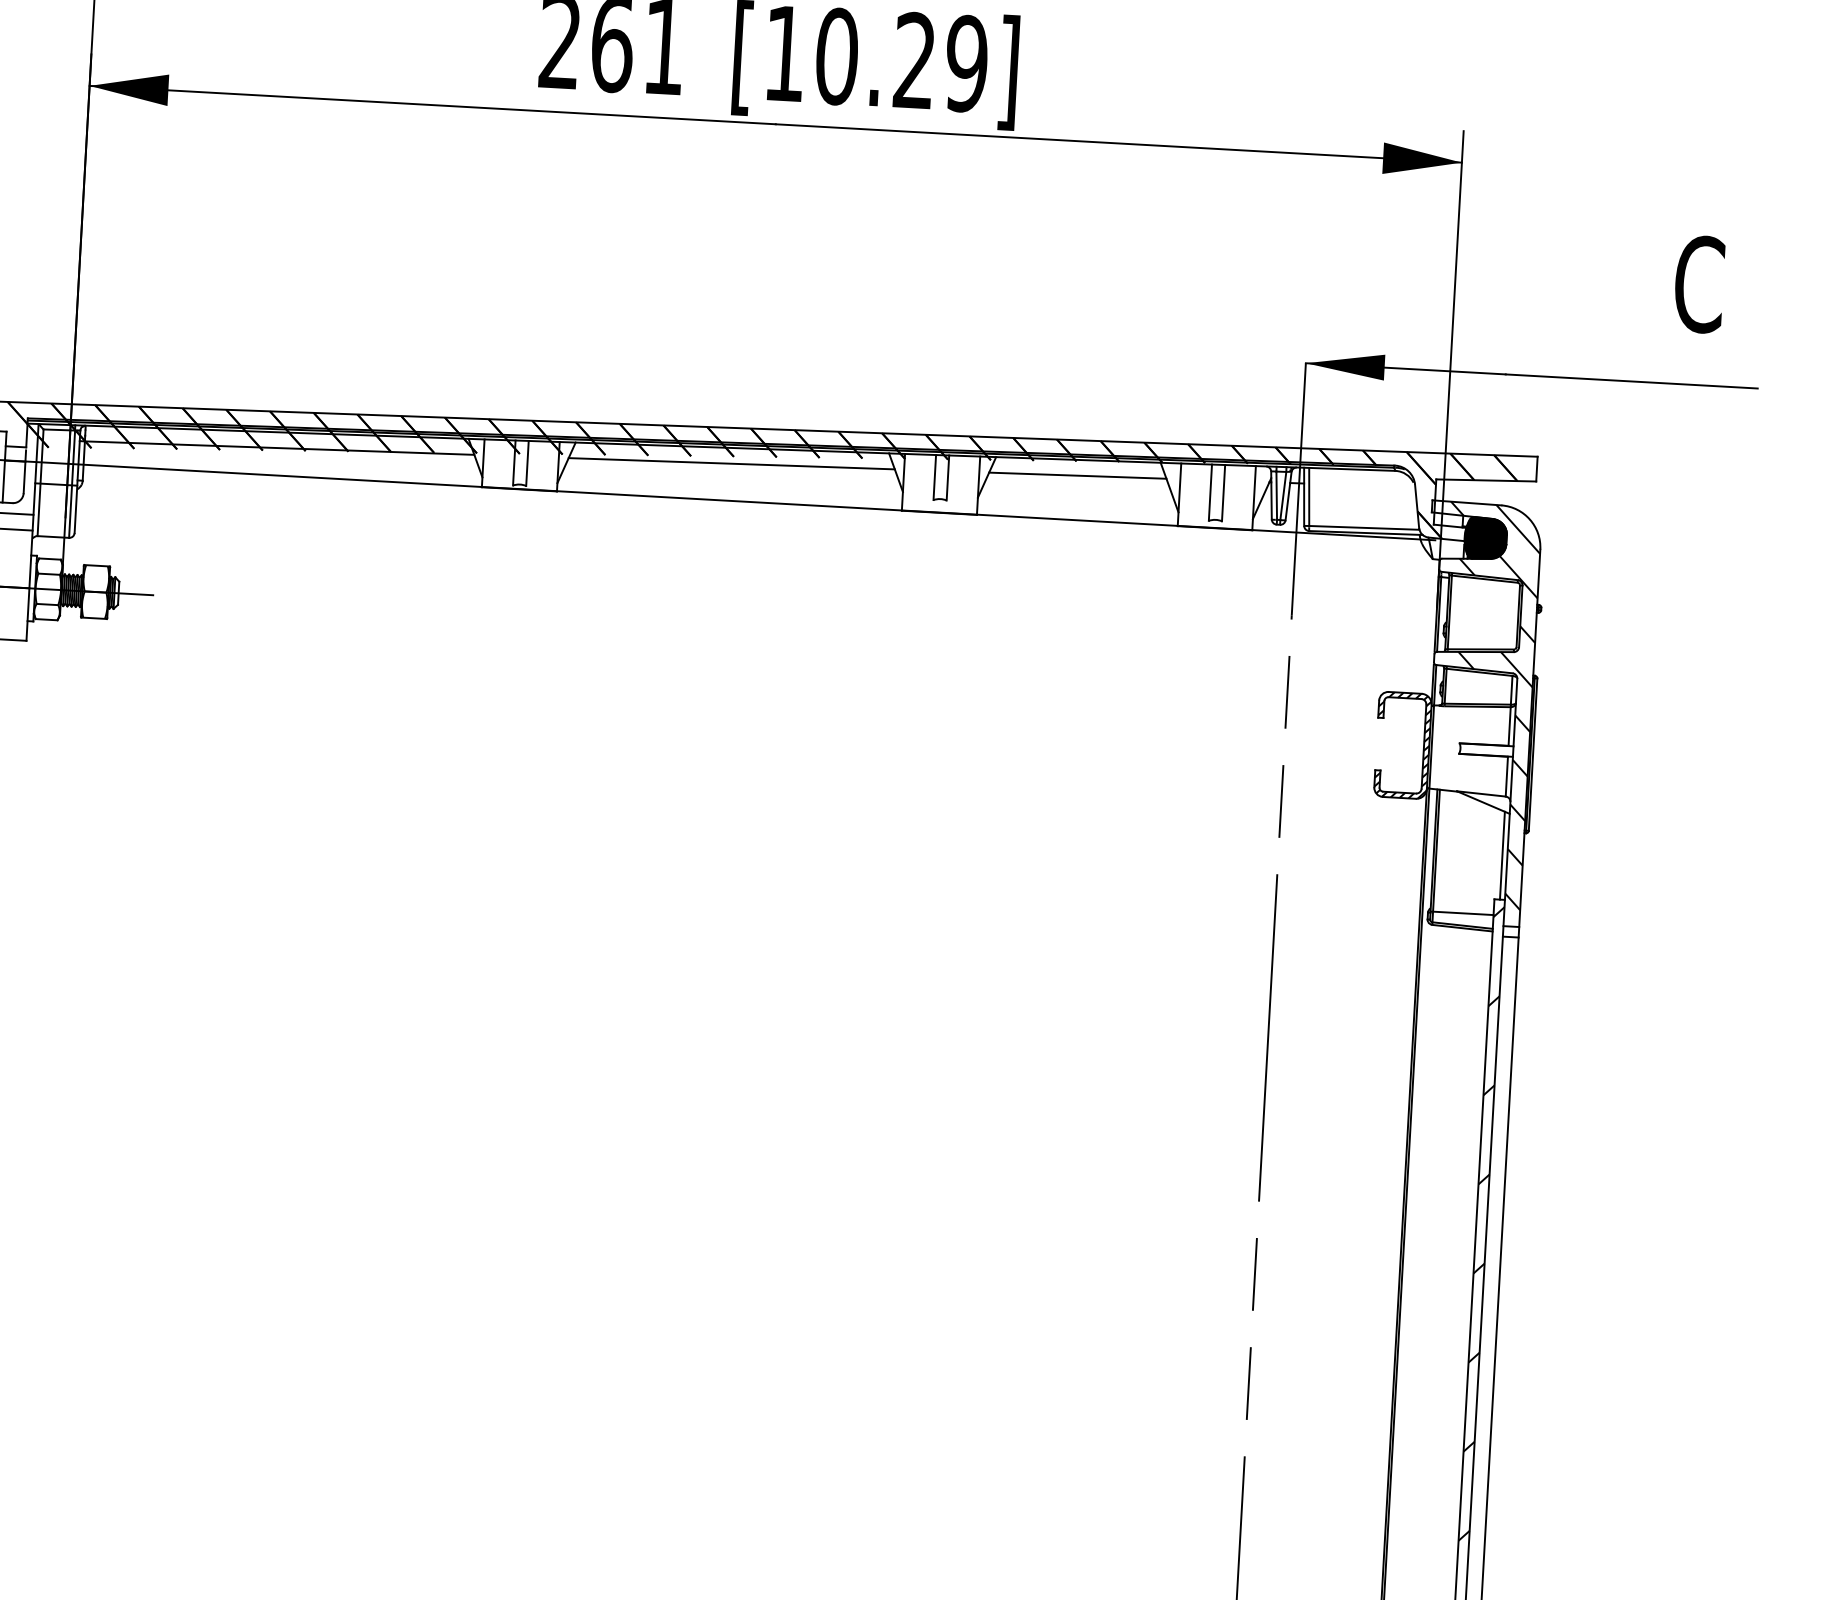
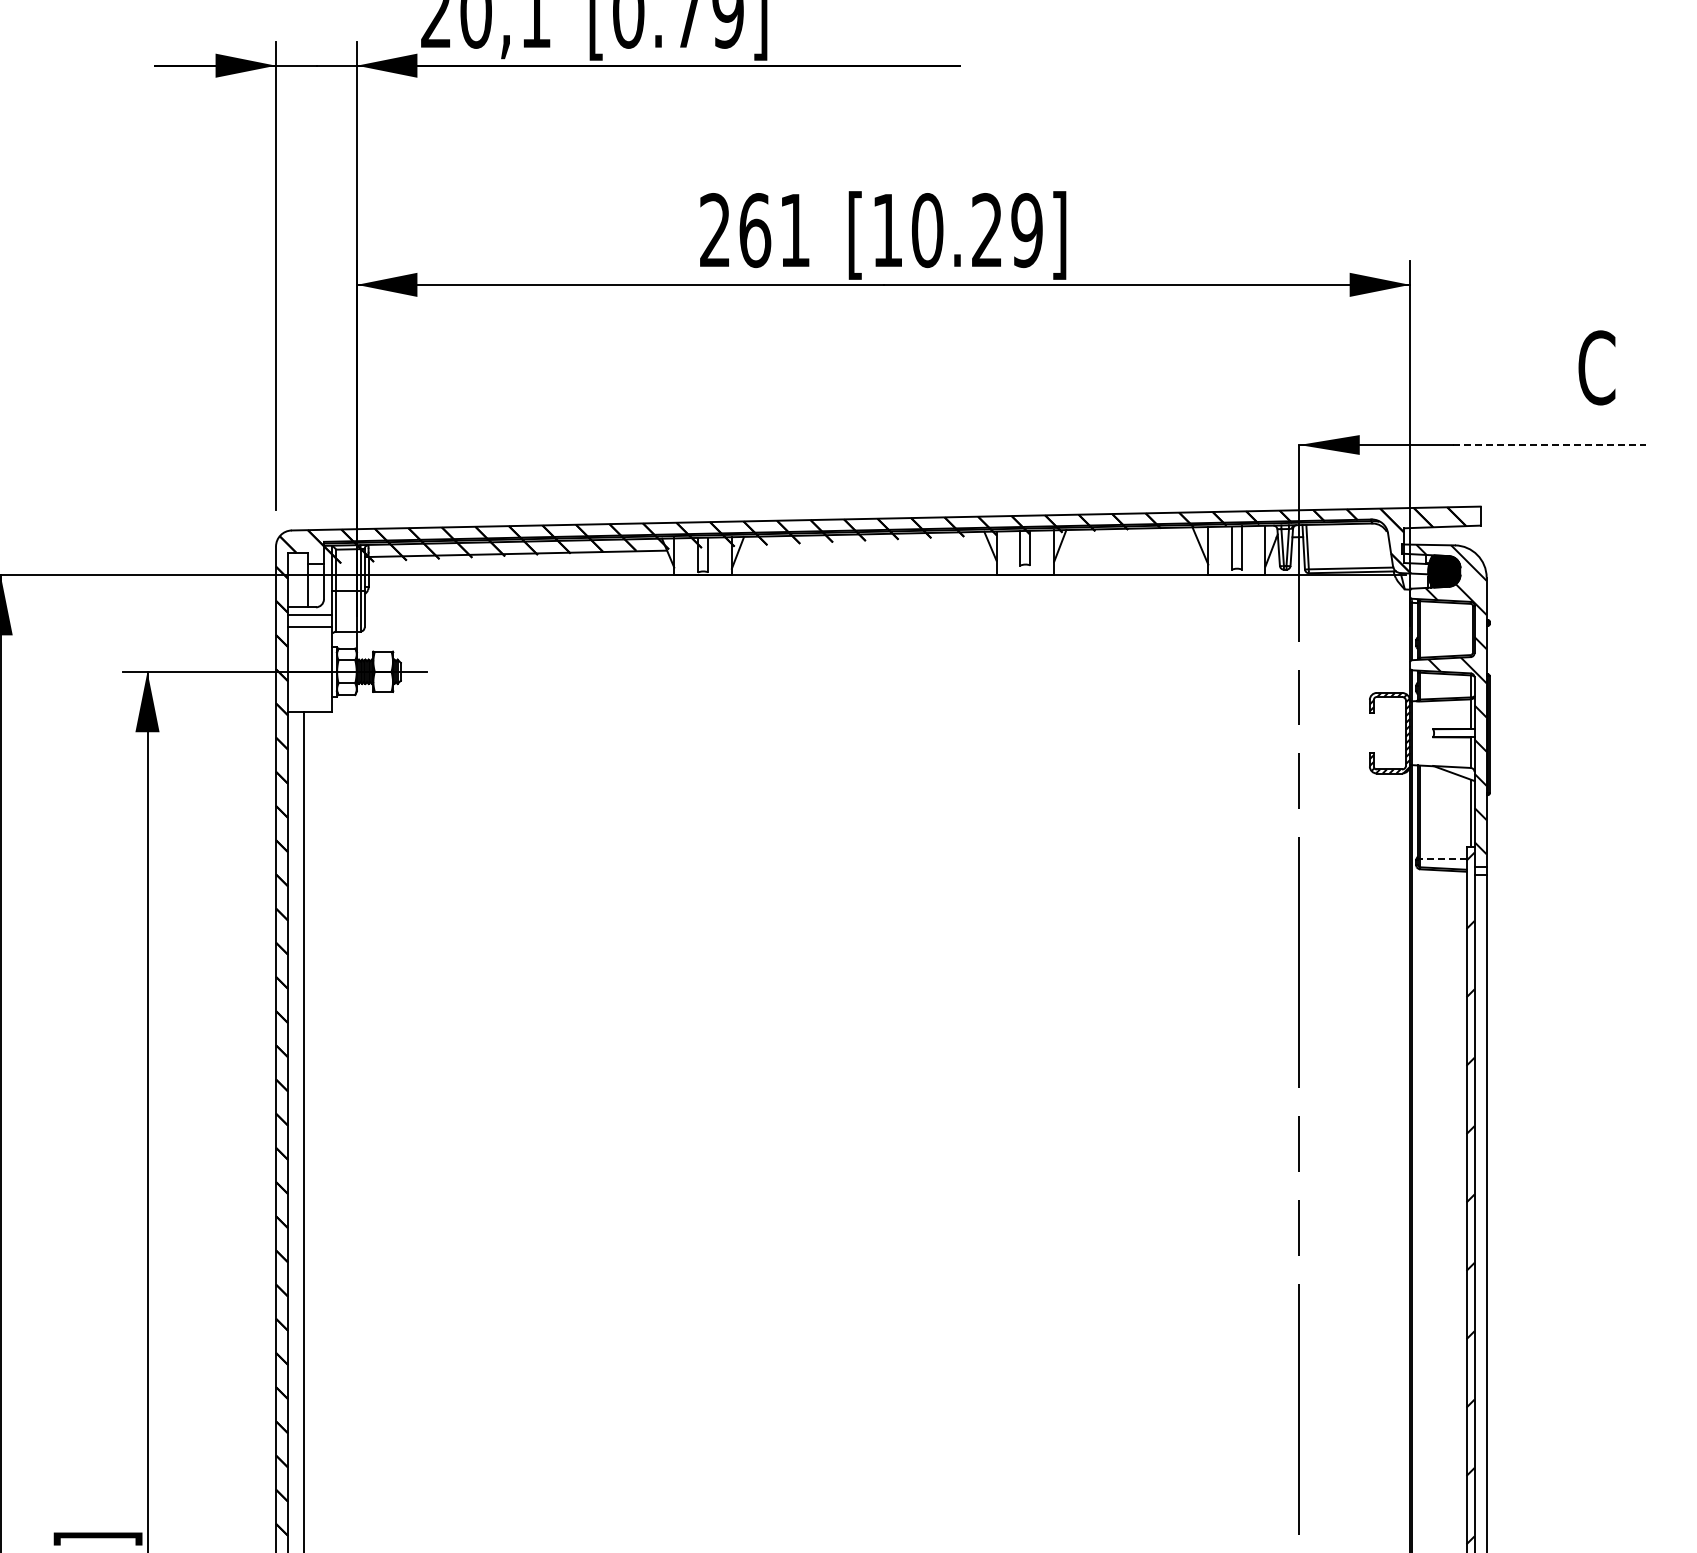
line: (1631, 382) -> (1549, 445), solid -> dashed
line: (731, 463) -> (864, 546), removed
line: (1077, 475) -> (1129, 540), removed
line: (1460, 913) -> (1441, 859), solid -> dashed

